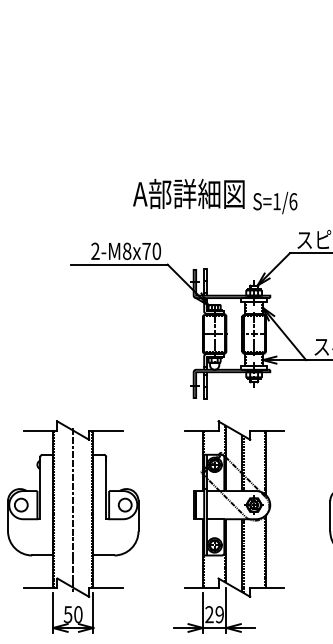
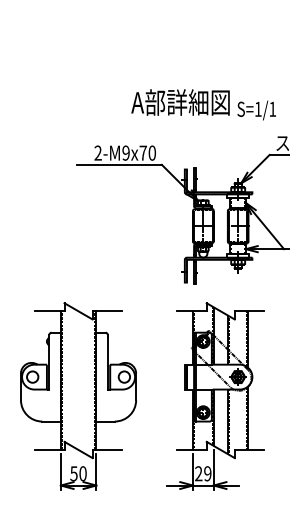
text: (293, 201) -> (272, 109), S=1/6 -> S=1/1
text: (127, 250) -> (126, 152), 2-M8x70 -> 2-M9x70
line: (73, 508) -> (78, 380), removed

